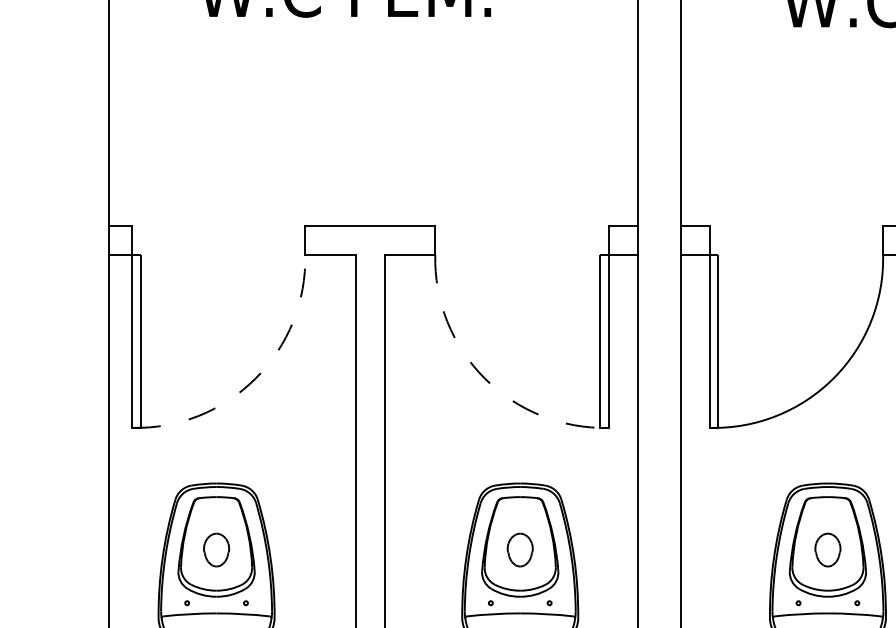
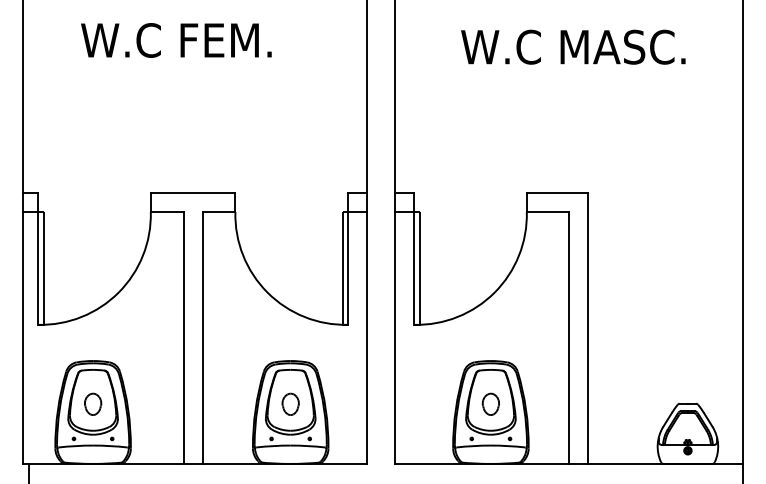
arc: (255, 378) -> (118, 292), dashed -> solid
arc: (484, 378) -> (267, 292), dashed -> solid

